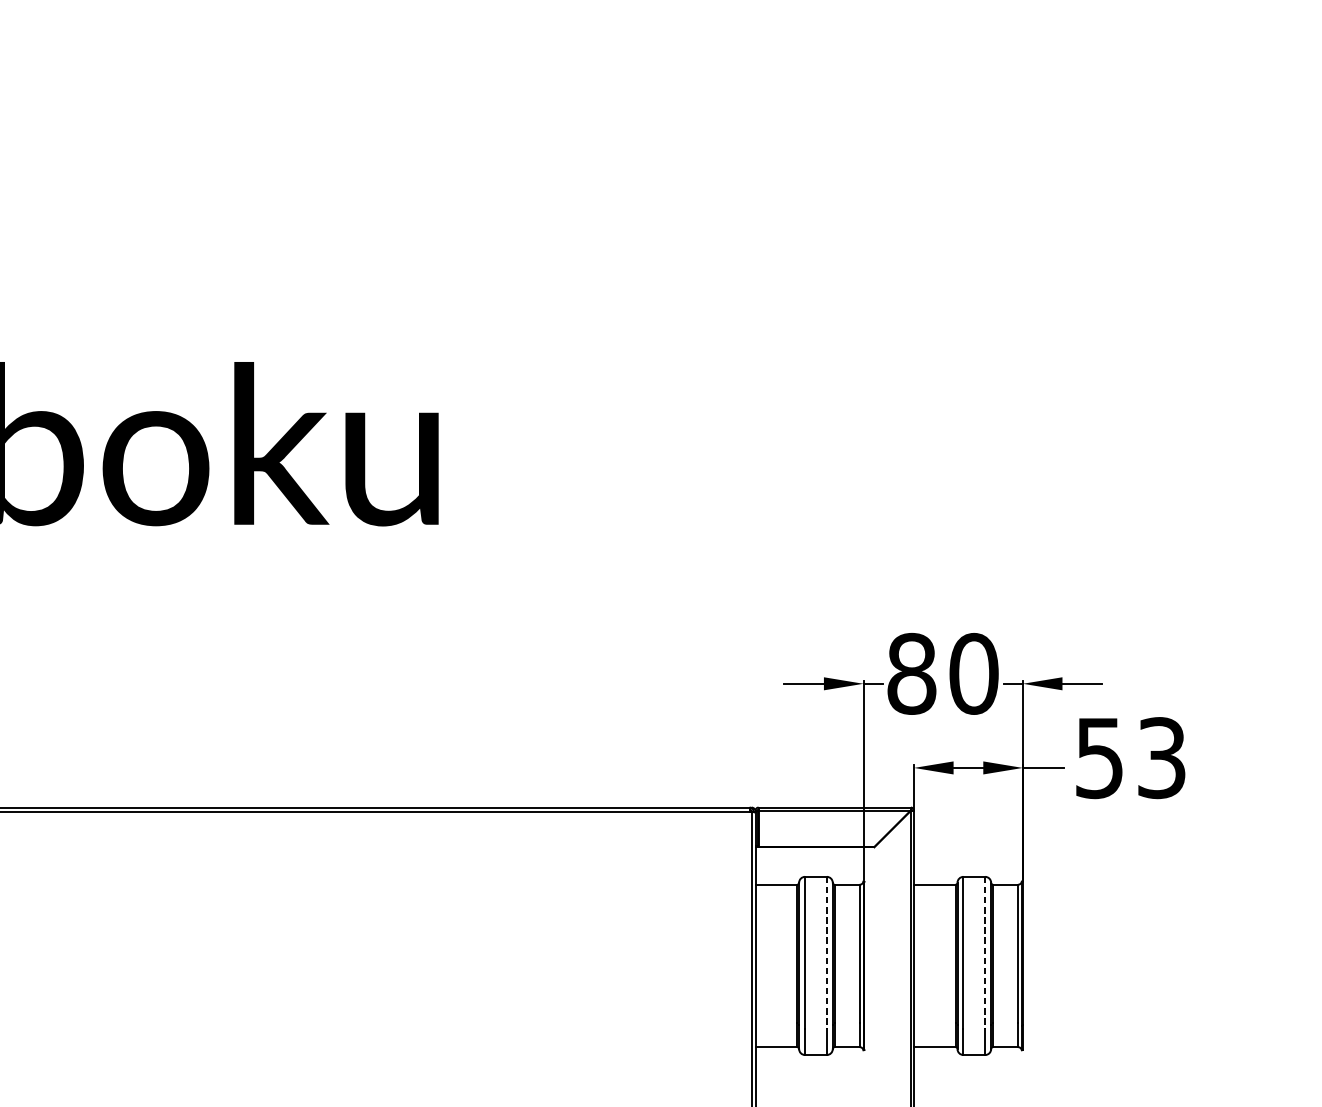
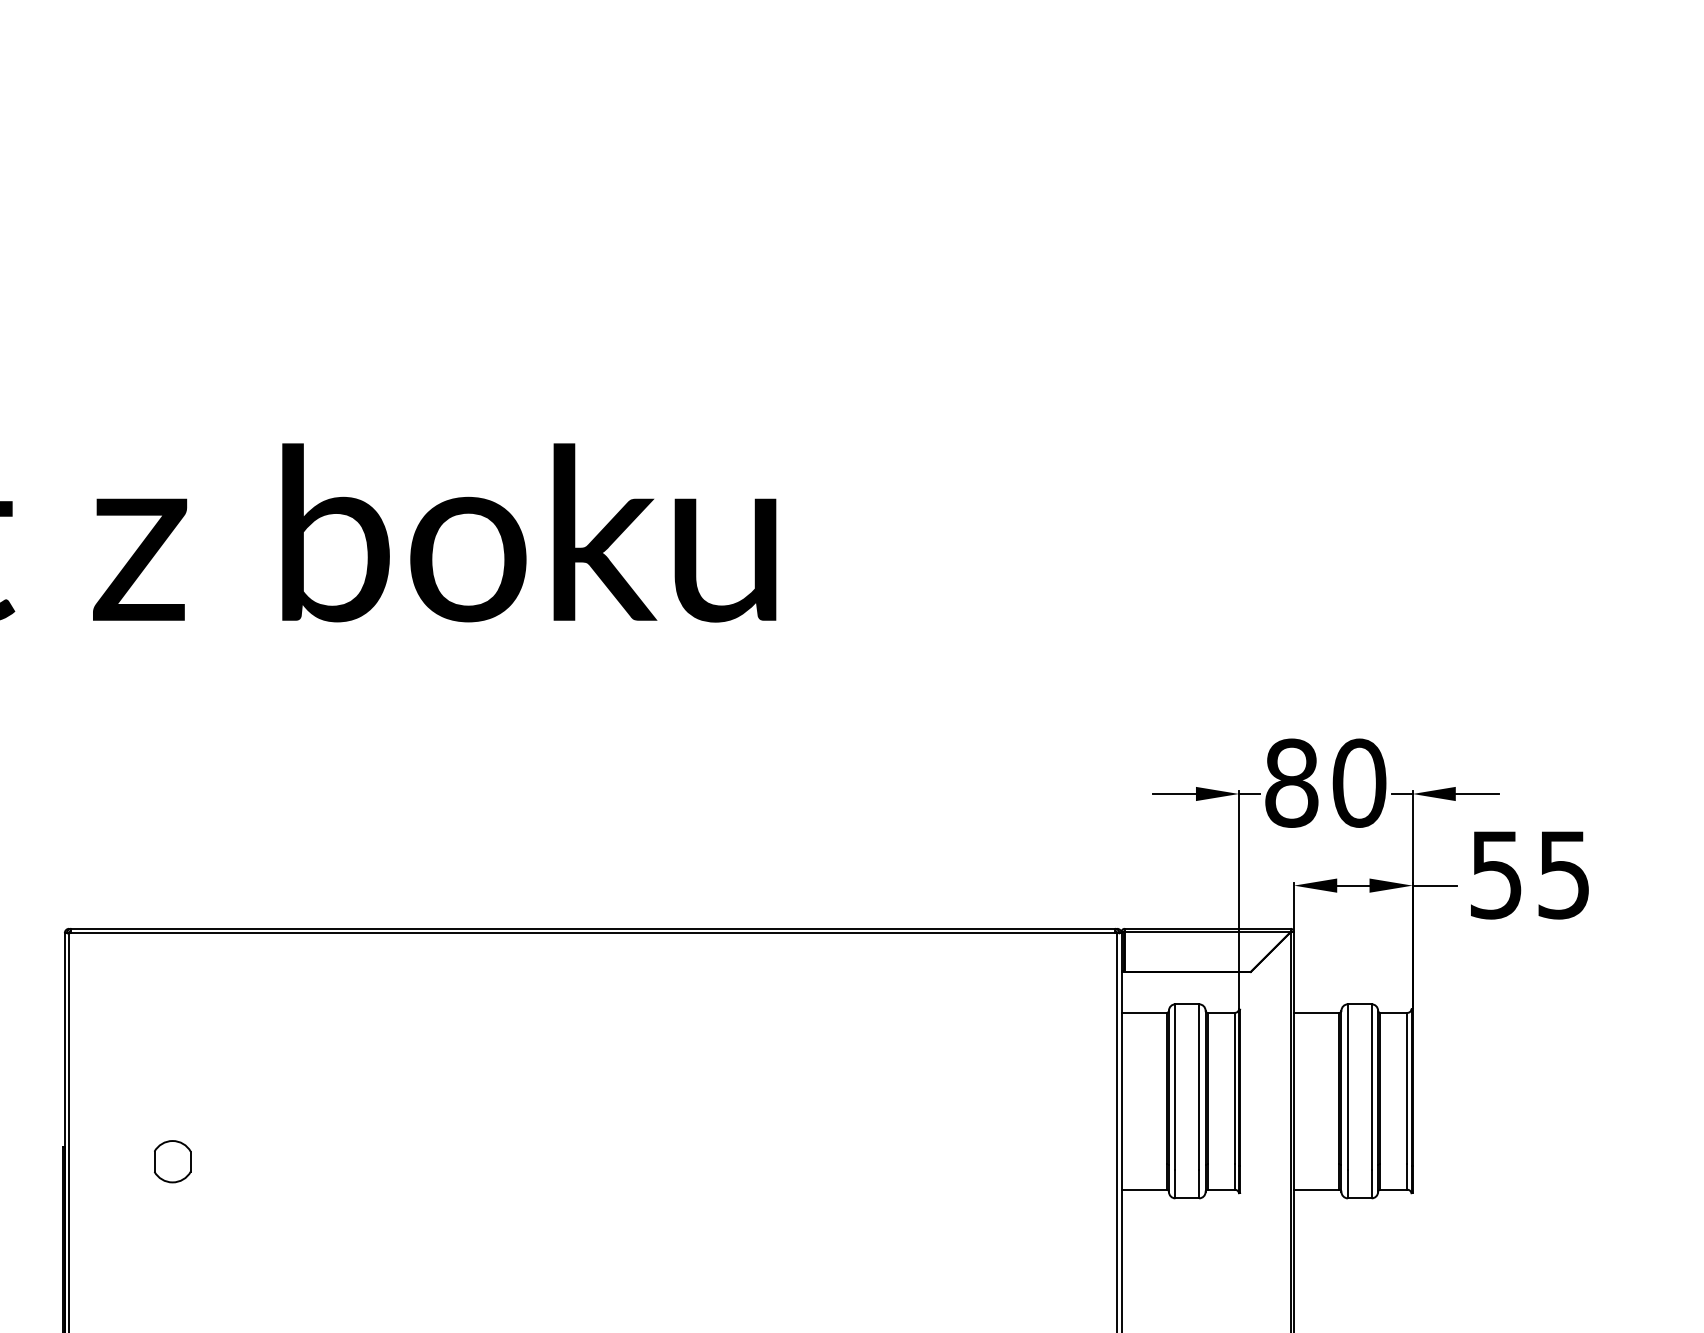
text: (1161, 757) -> (1563, 874), 53 -> 55
line: (827, 953) -> (1199, 1087), dashed -> solid
line: (985, 953) -> (1371, 1087), dashed -> solid

